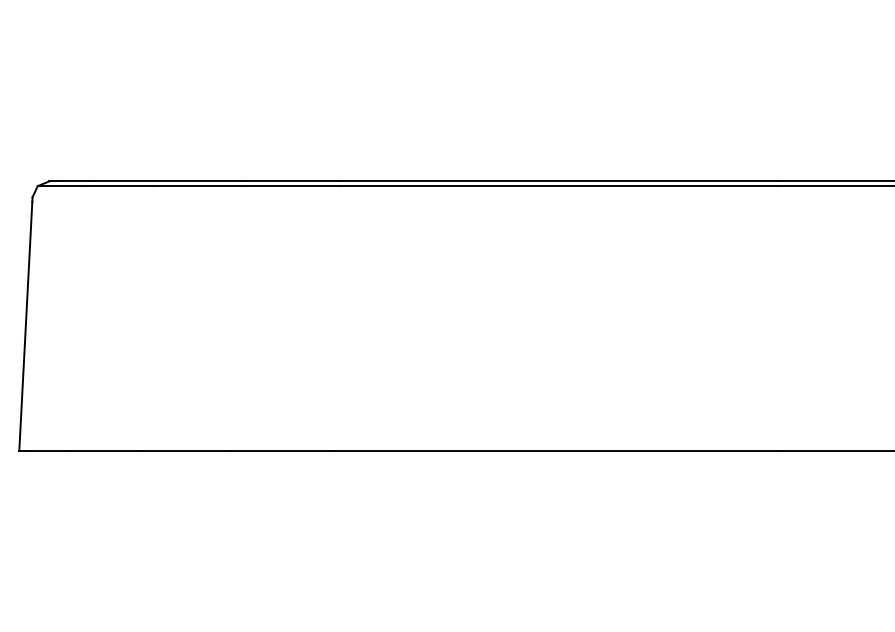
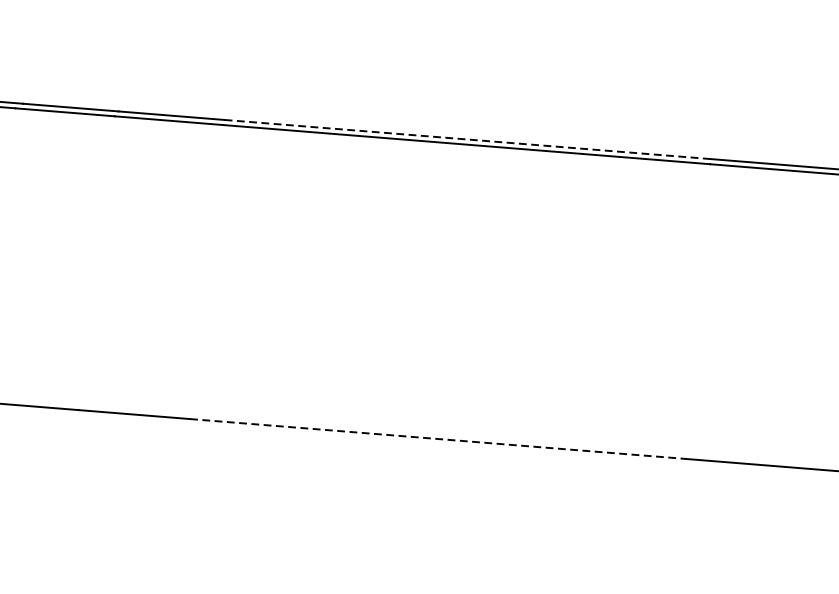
line: (557, 181) -> (466, 139), solid -> dashed
line: (553, 450) -> (437, 438), solid -> dashed

